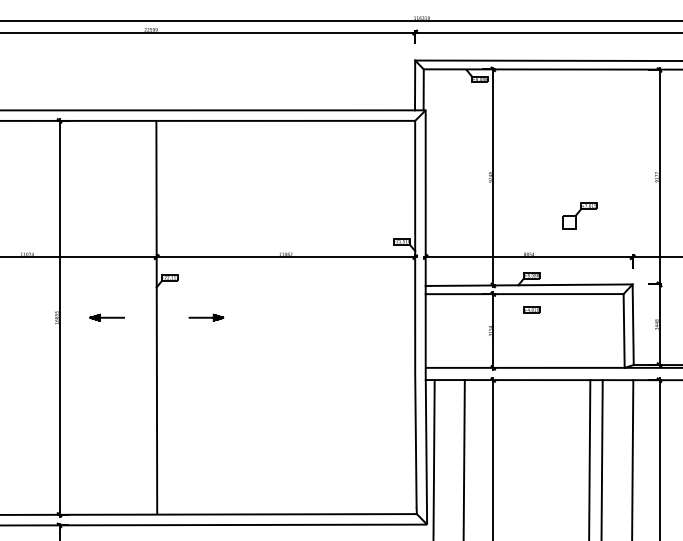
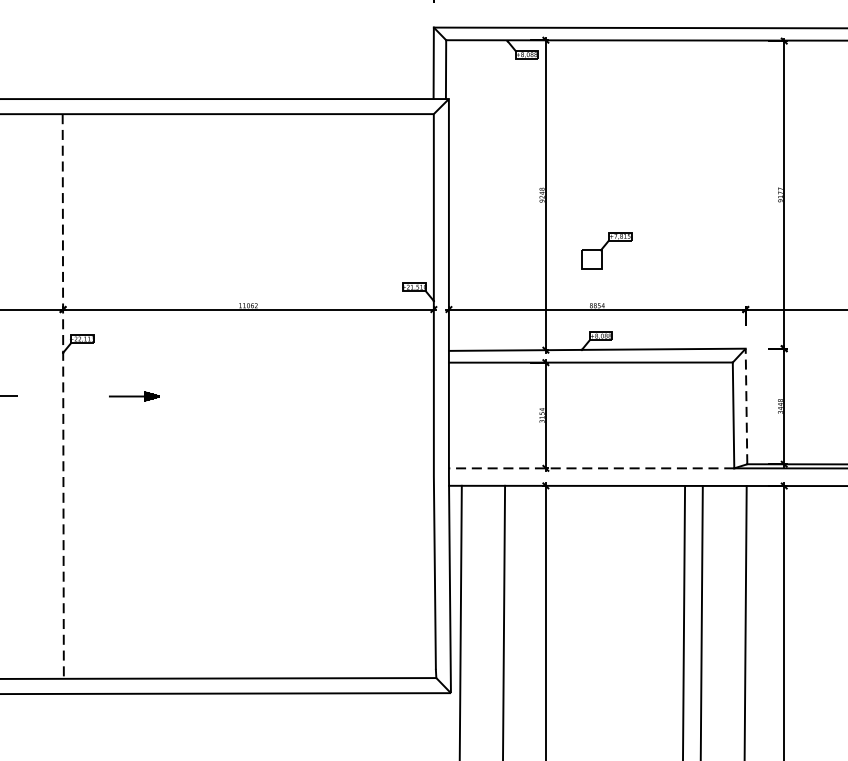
part: (579, 215) -> (606, 249), moved
part: (531, 309) -> (600, 384), removed
line: (156, 317) -> (62, 396), solid -> dashed
line: (633, 324) -> (746, 406), solid -> dashed
line: (524, 367) -> (590, 467), solid -> dashed

